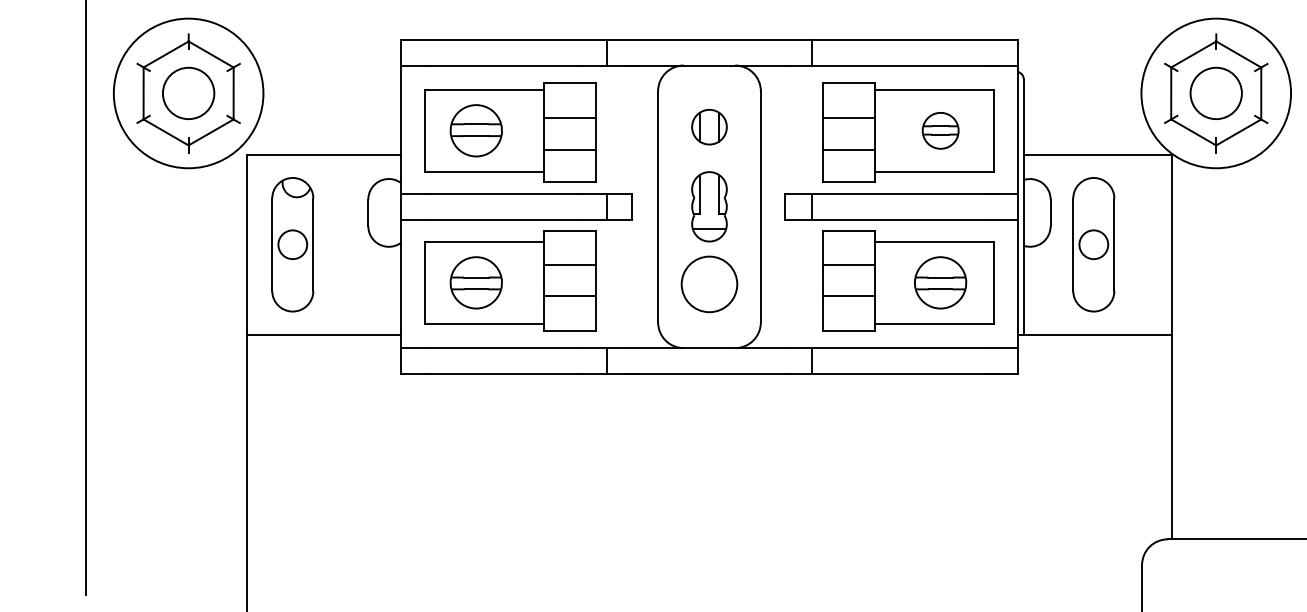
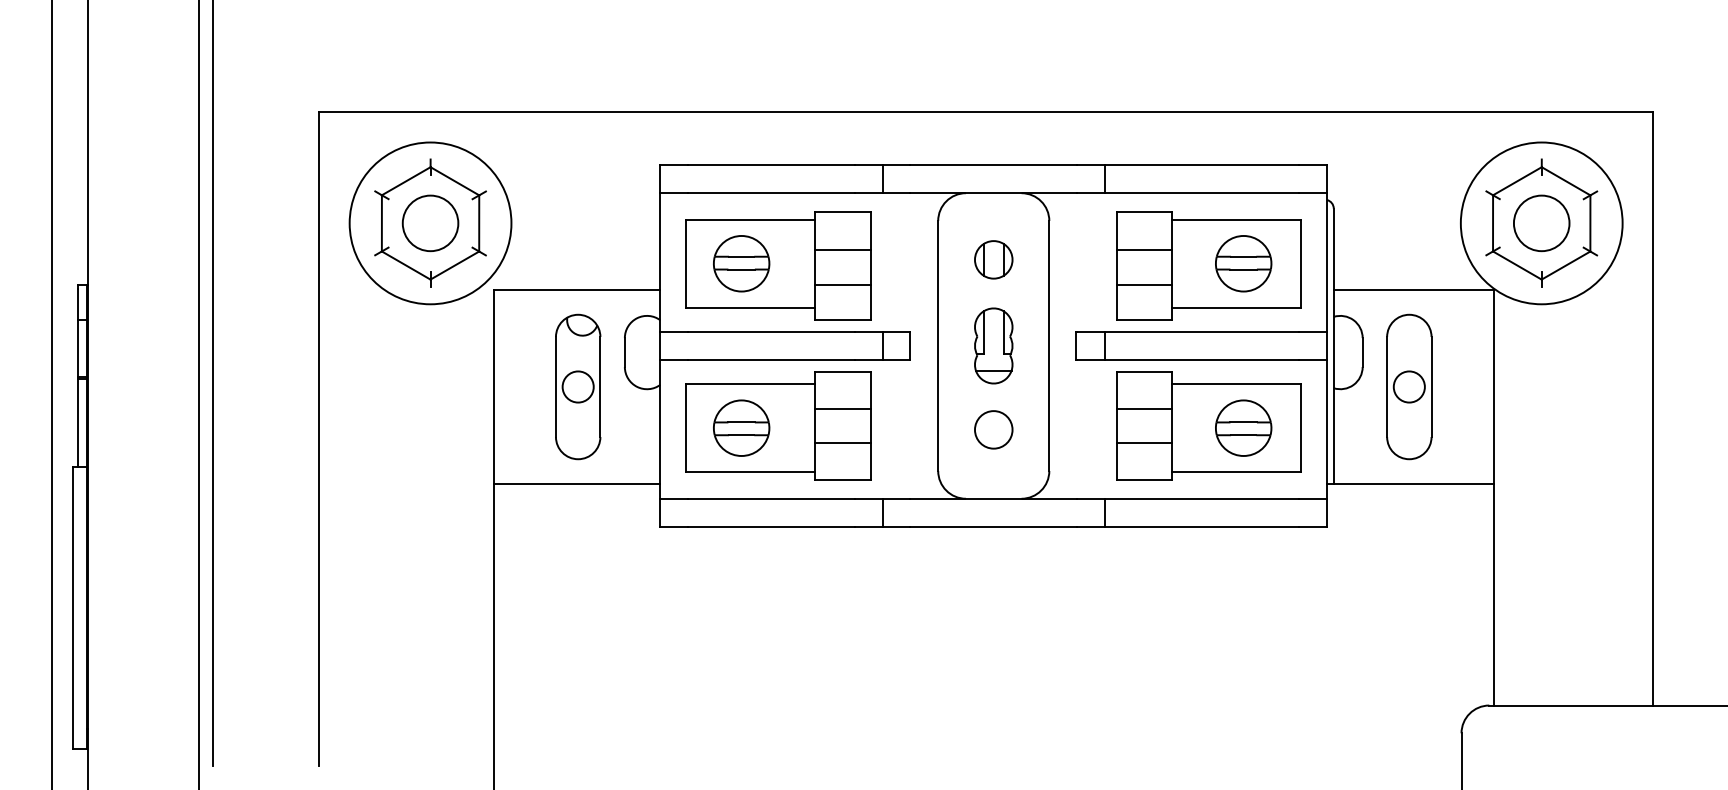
part: (940, 130) -> (1243, 263), size x1.43
part: (293, 244) -> (578, 386), moved
circle: (709, 284) -> (993, 429), size x0.62

